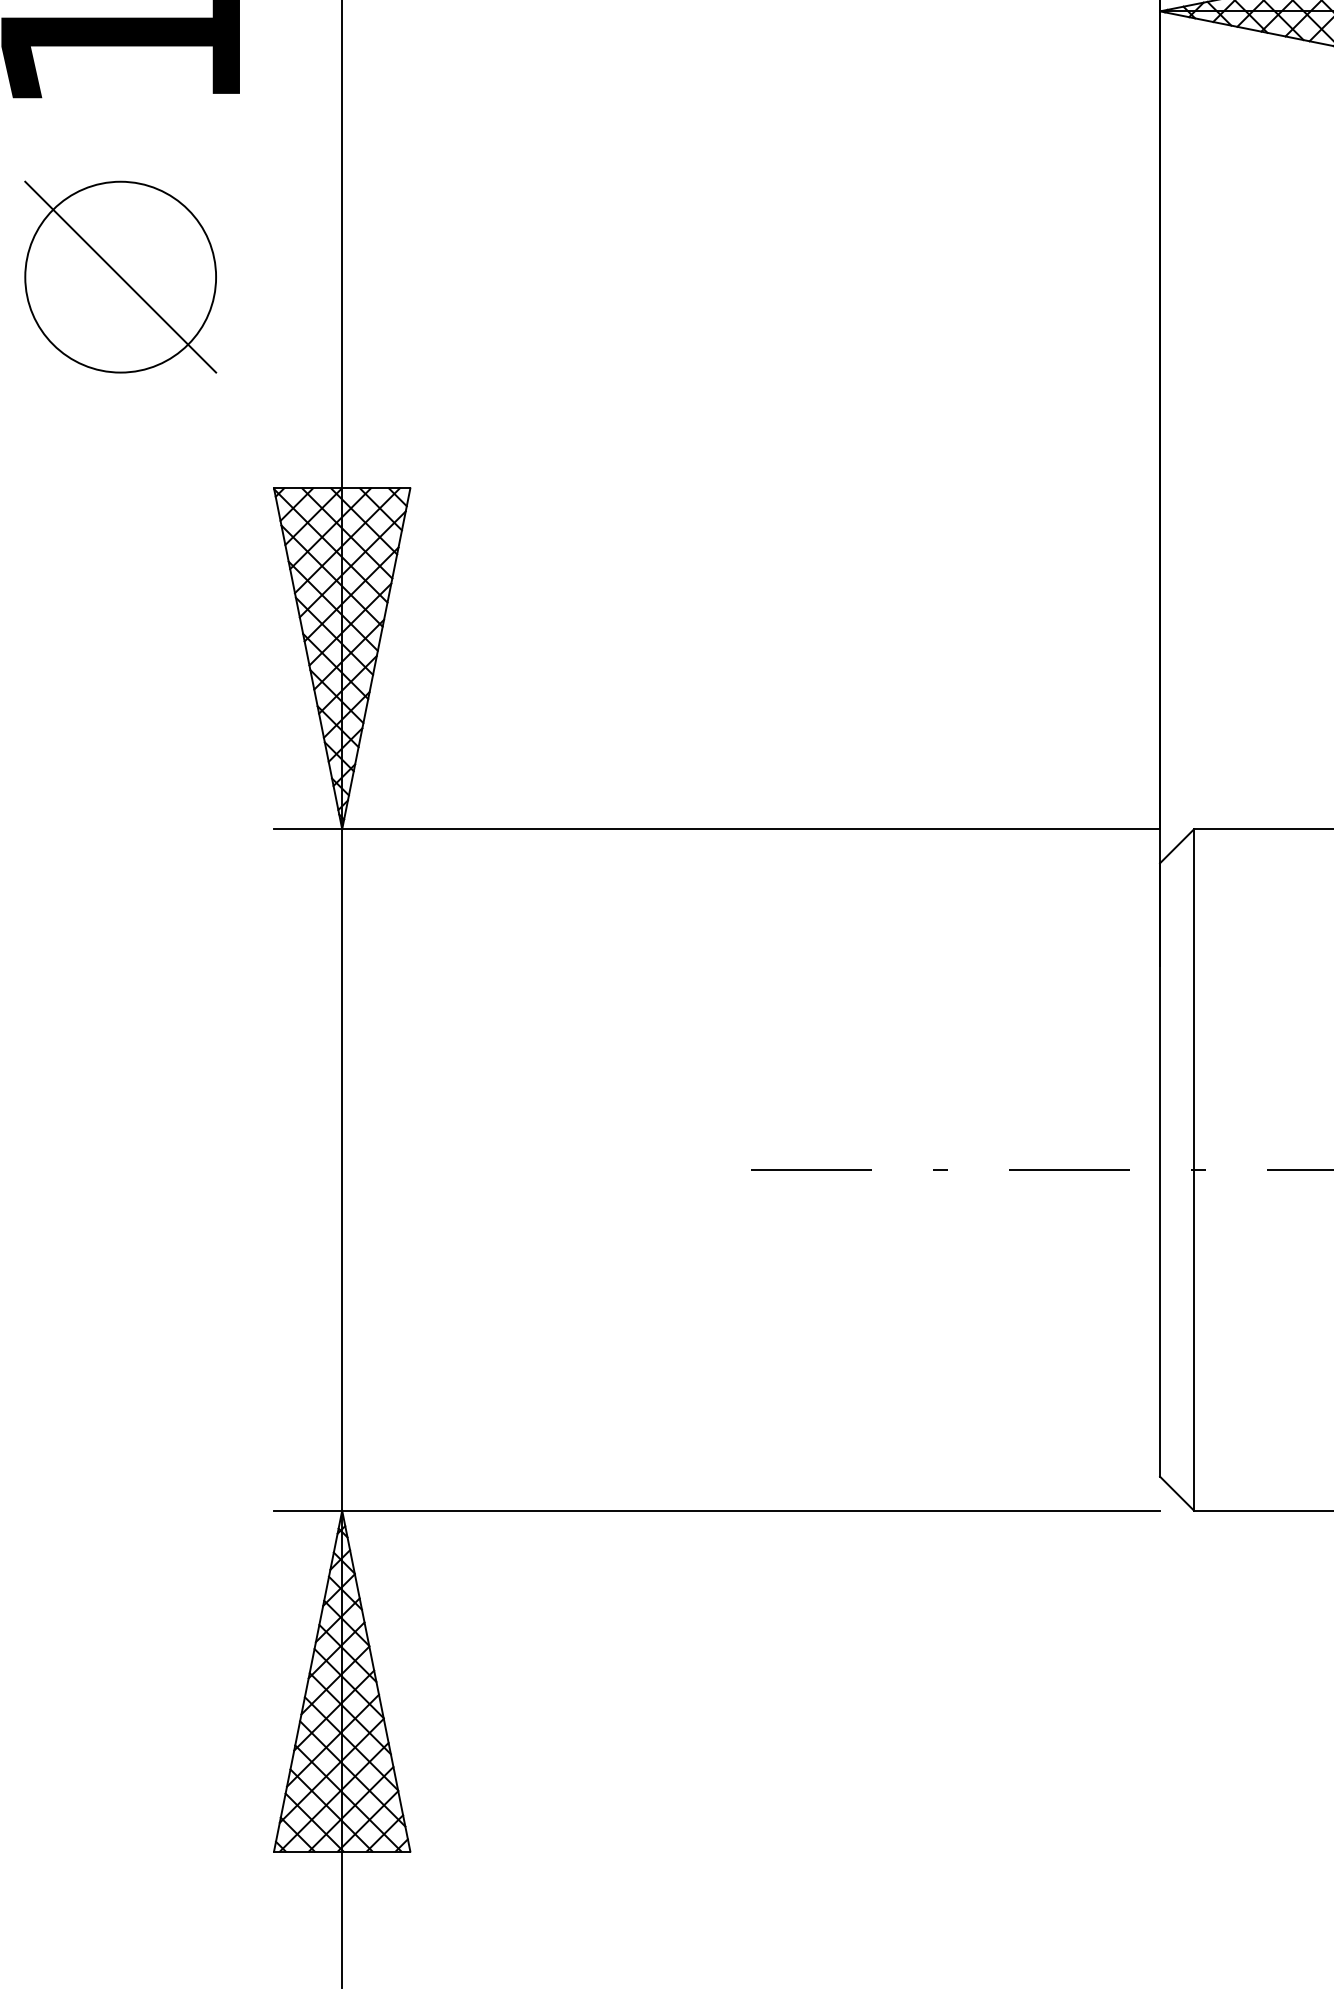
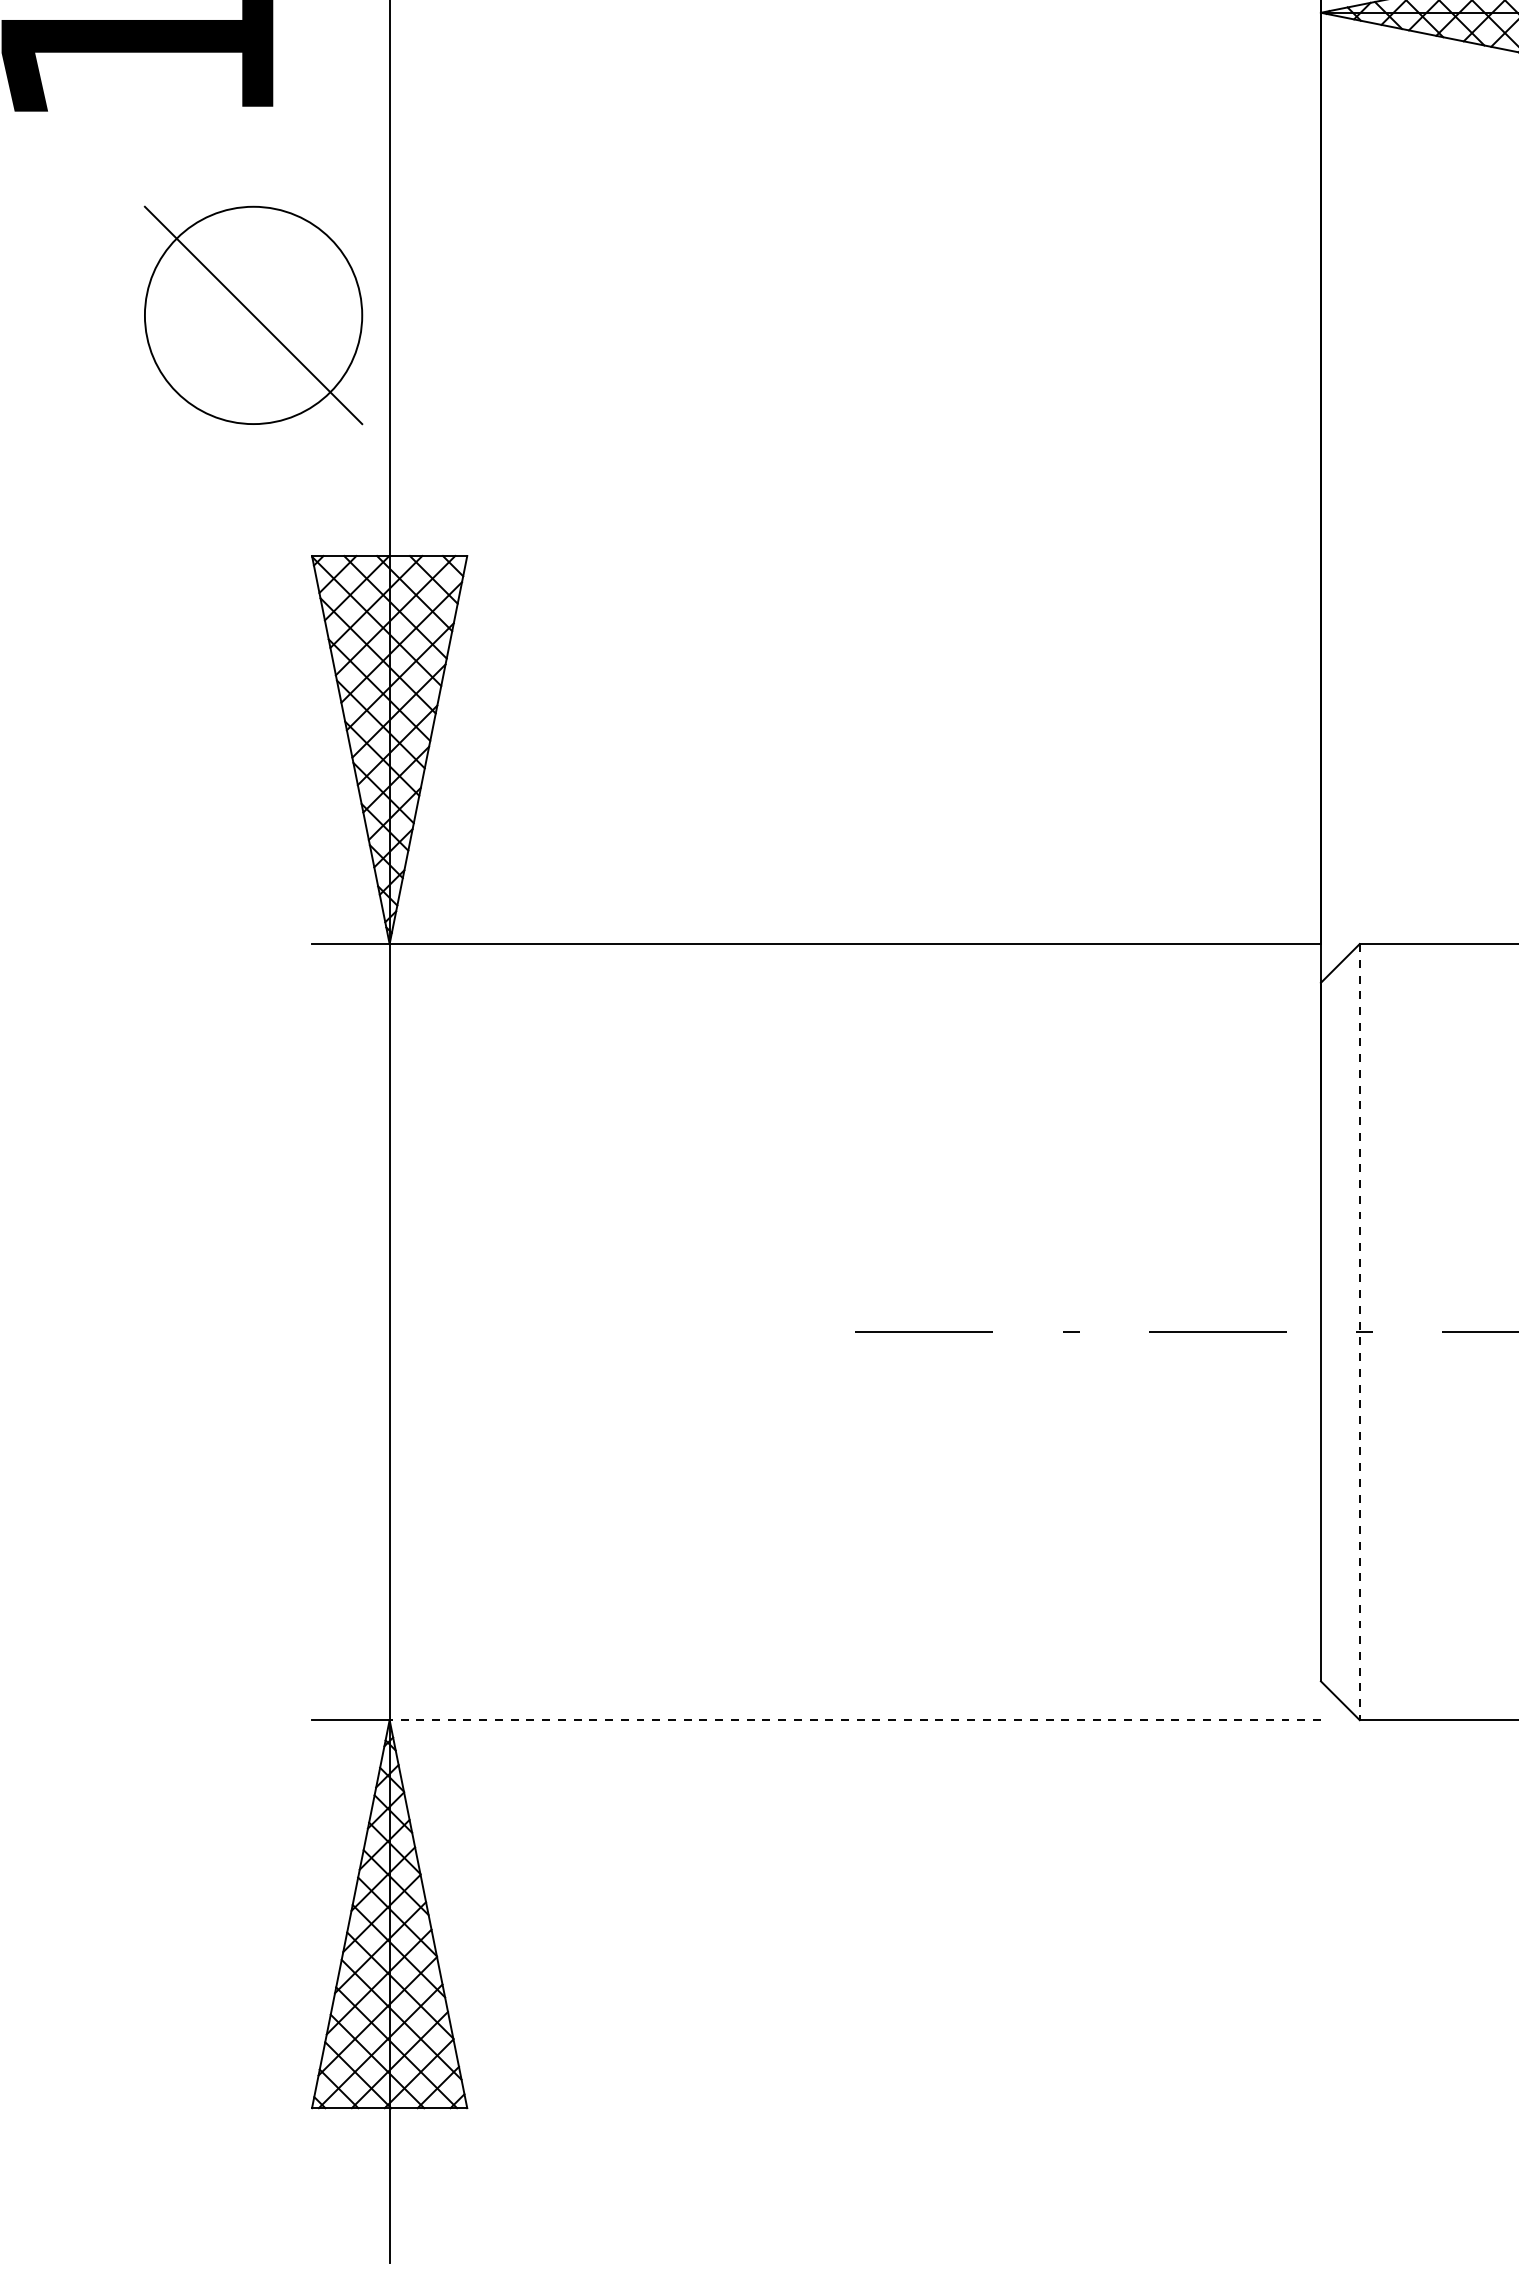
part: (120, 276) -> (253, 314), moved
line: (1194, 1169) -> (1360, 1331), solid -> dashed
line: (751, 1510) -> (855, 1719), solid -> dashed

